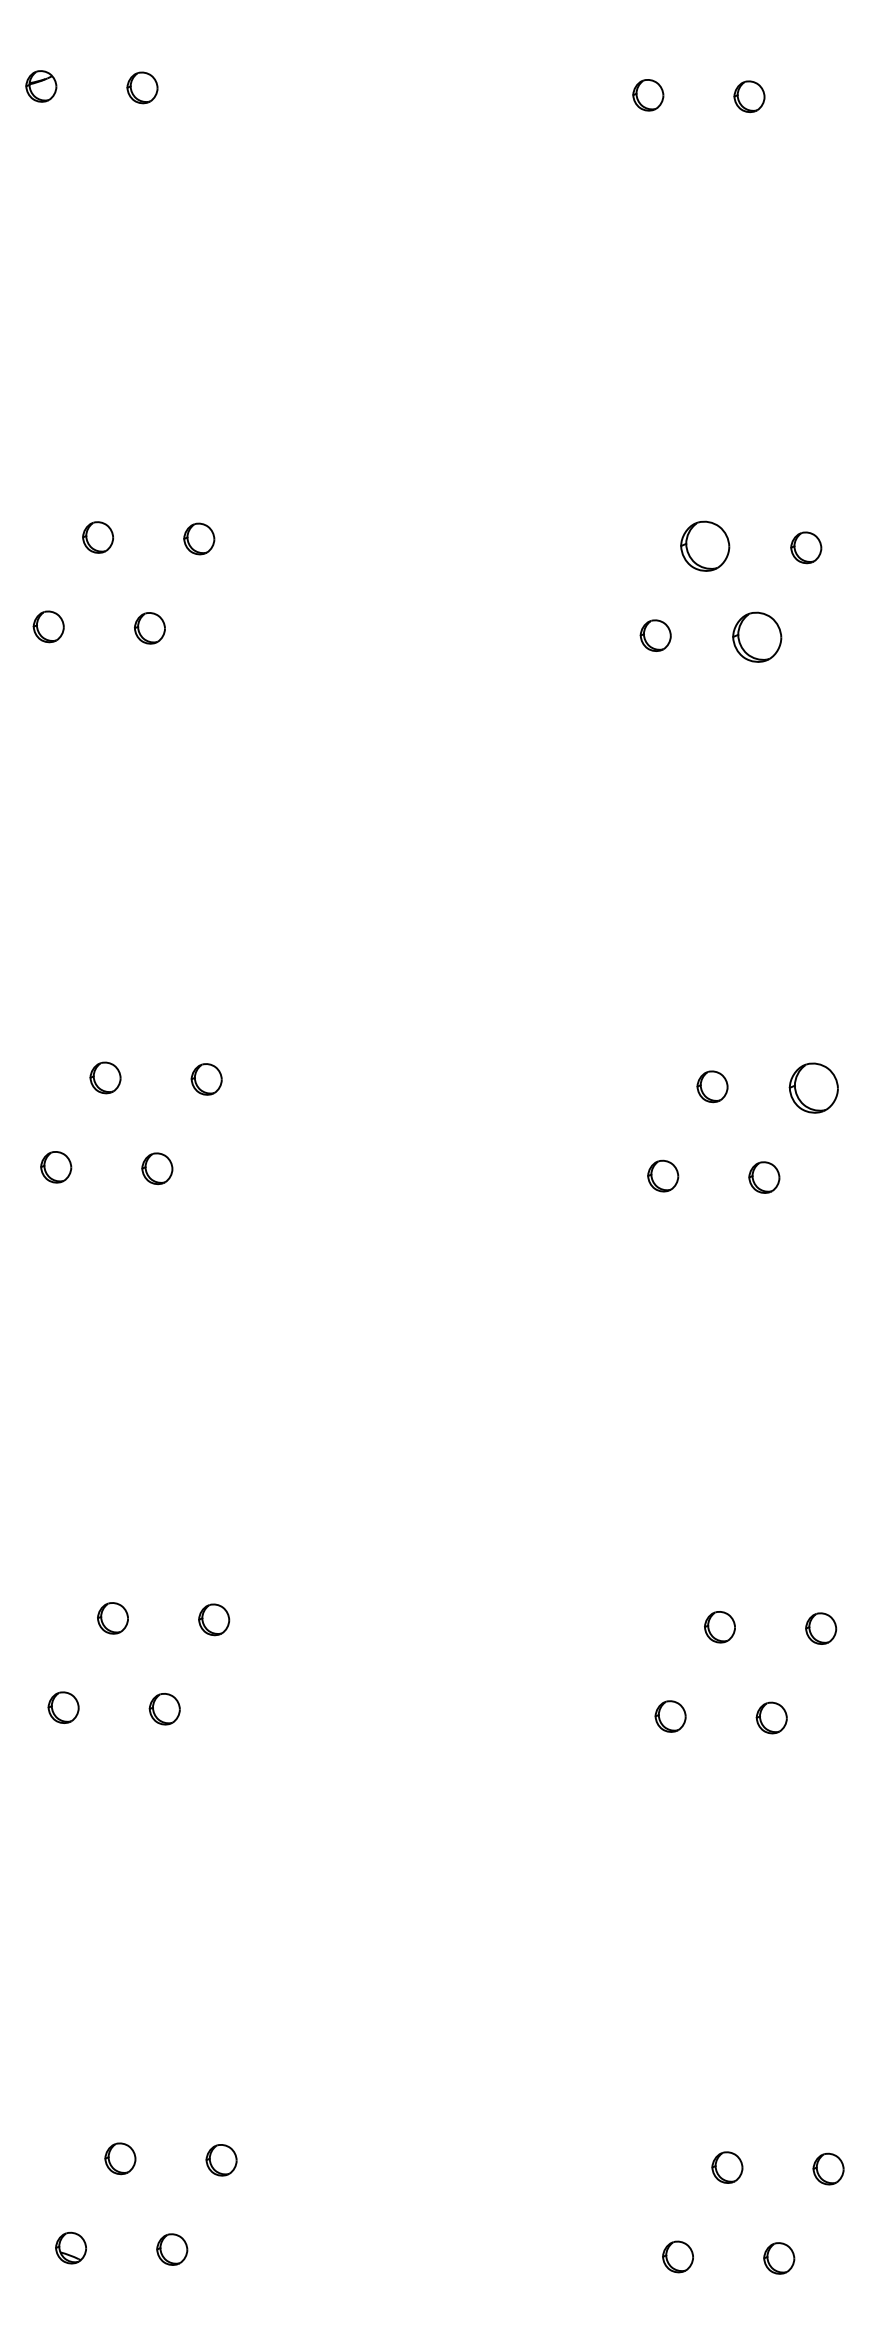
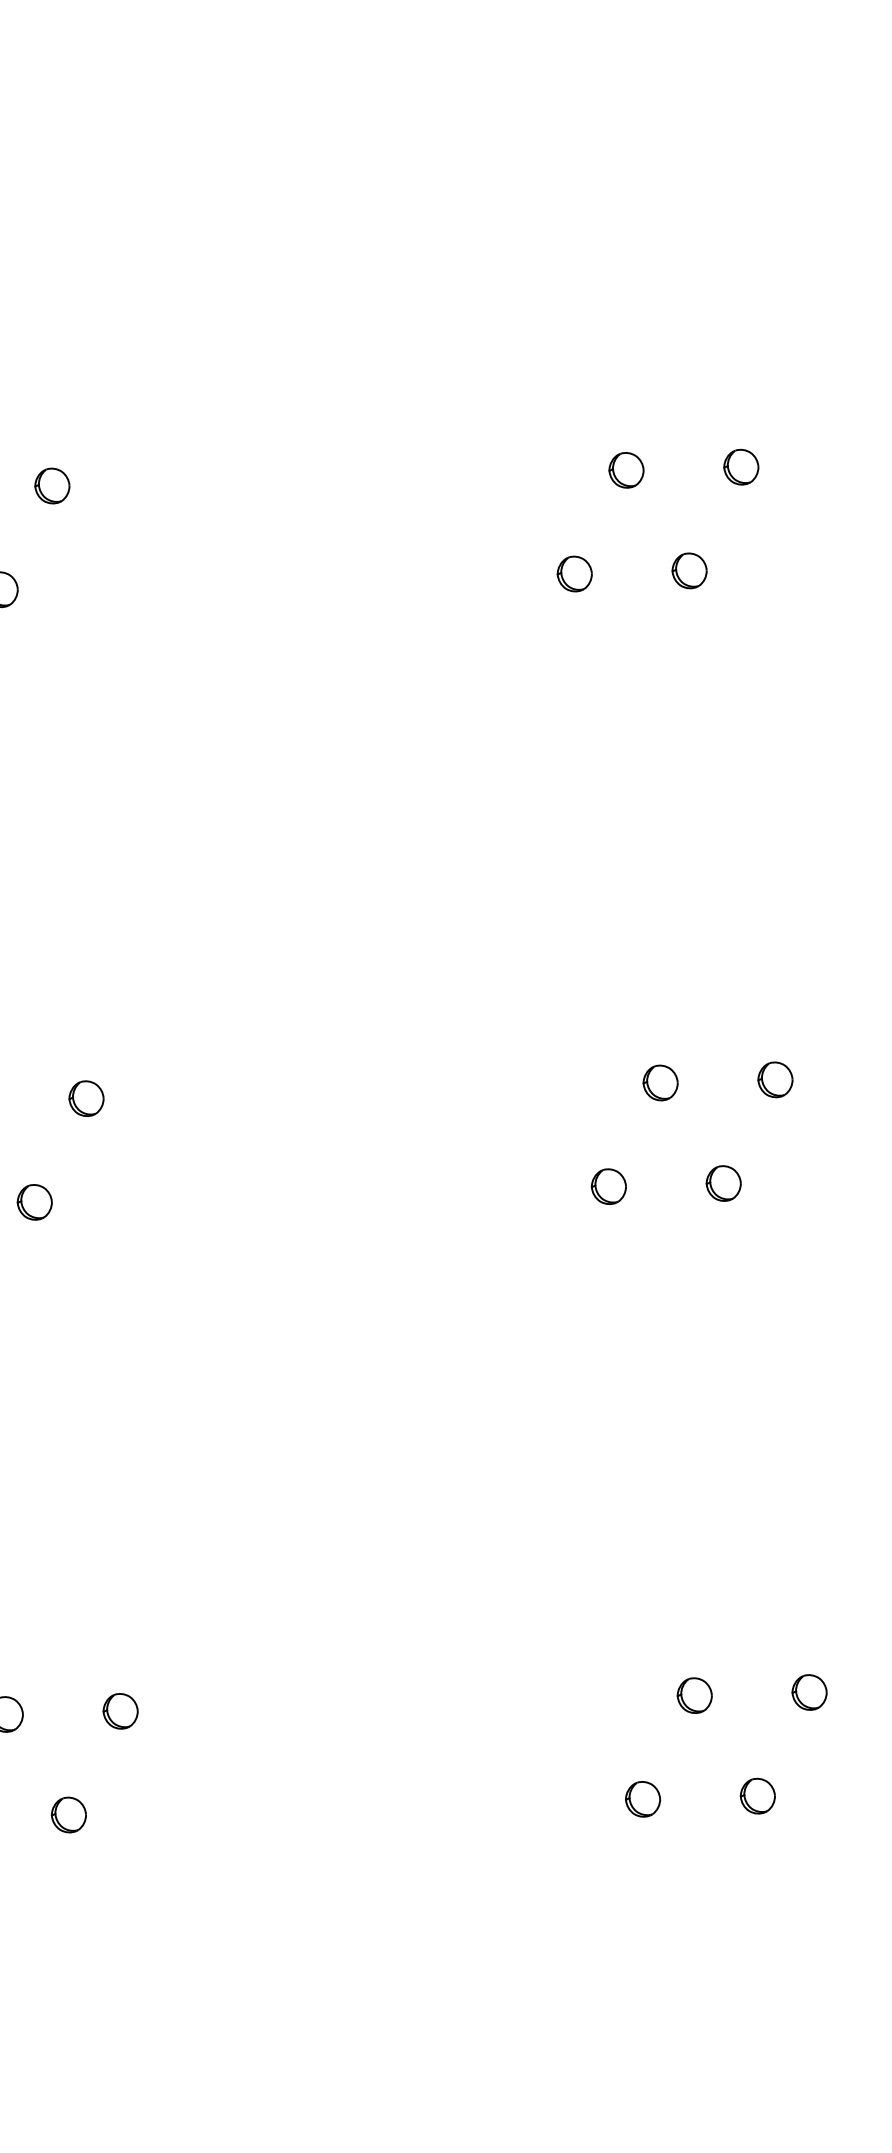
part: (704, 546) -> (625, 470), size x0.62
part: (756, 636) -> (689, 570), size x0.62
part: (813, 1088) -> (775, 1080), size x0.62

